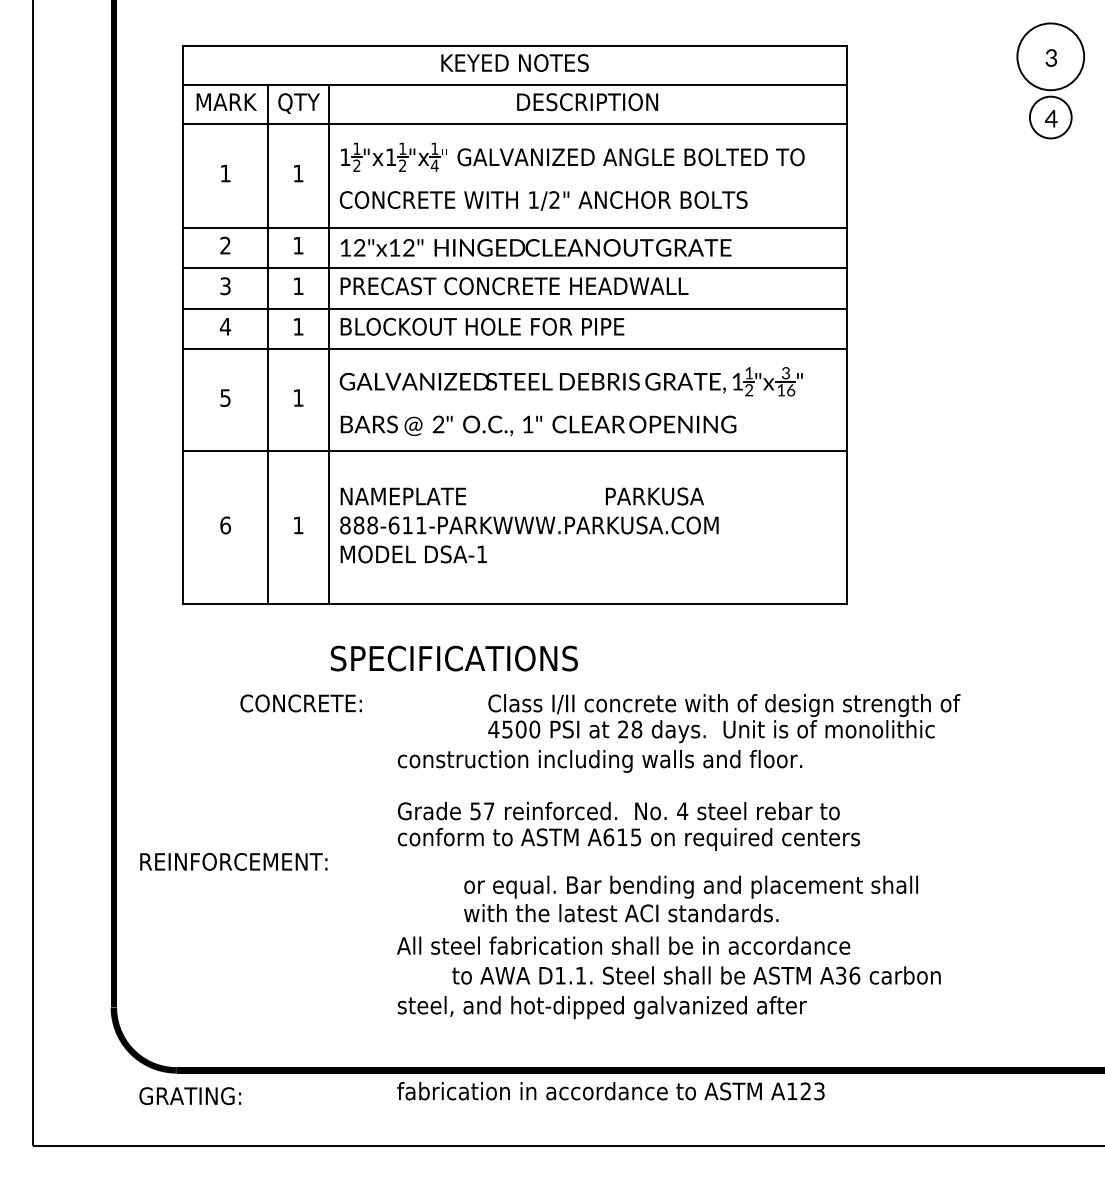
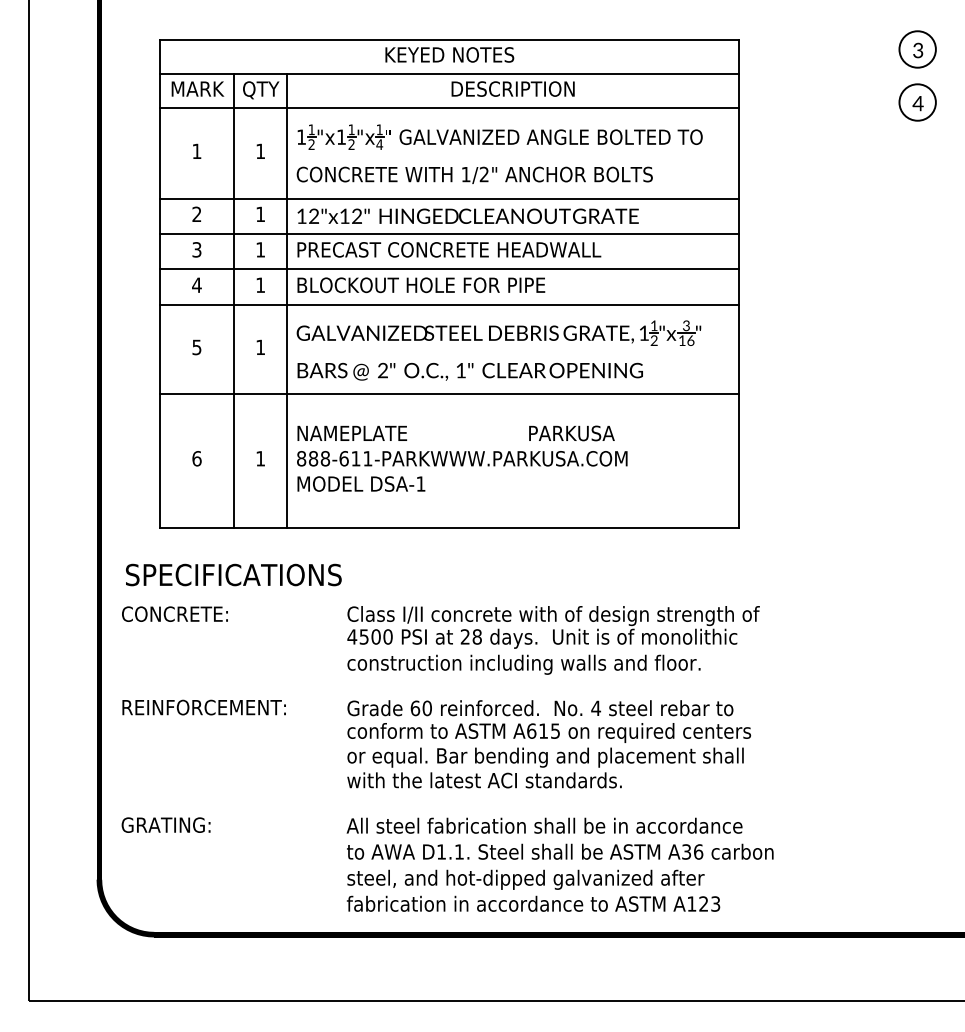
circle: (1050, 56) -> (917, 49), size x0.62
text: (454, 657) -> (233, 574), moved
text: (300, 702) -> (174, 613), moved
text: (724, 718) -> (553, 627), moved
text: (481, 811) -> (420, 708), 57 -> 60
text: (233, 861) -> (203, 707), moved
text: (691, 898) -> (545, 767), moved
text: (696, 975) -> (560, 851), moved
text: (610, 1090) -> (533, 903), moved
text: (189, 1095) -> (165, 824), moved

